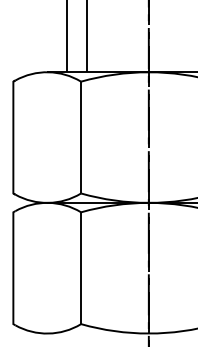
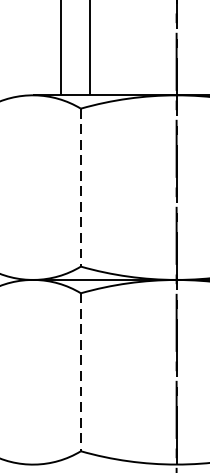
line: (81, 137) -> (81, 187), solid -> dashed
line: (81, 268) -> (81, 372), solid -> dashed

